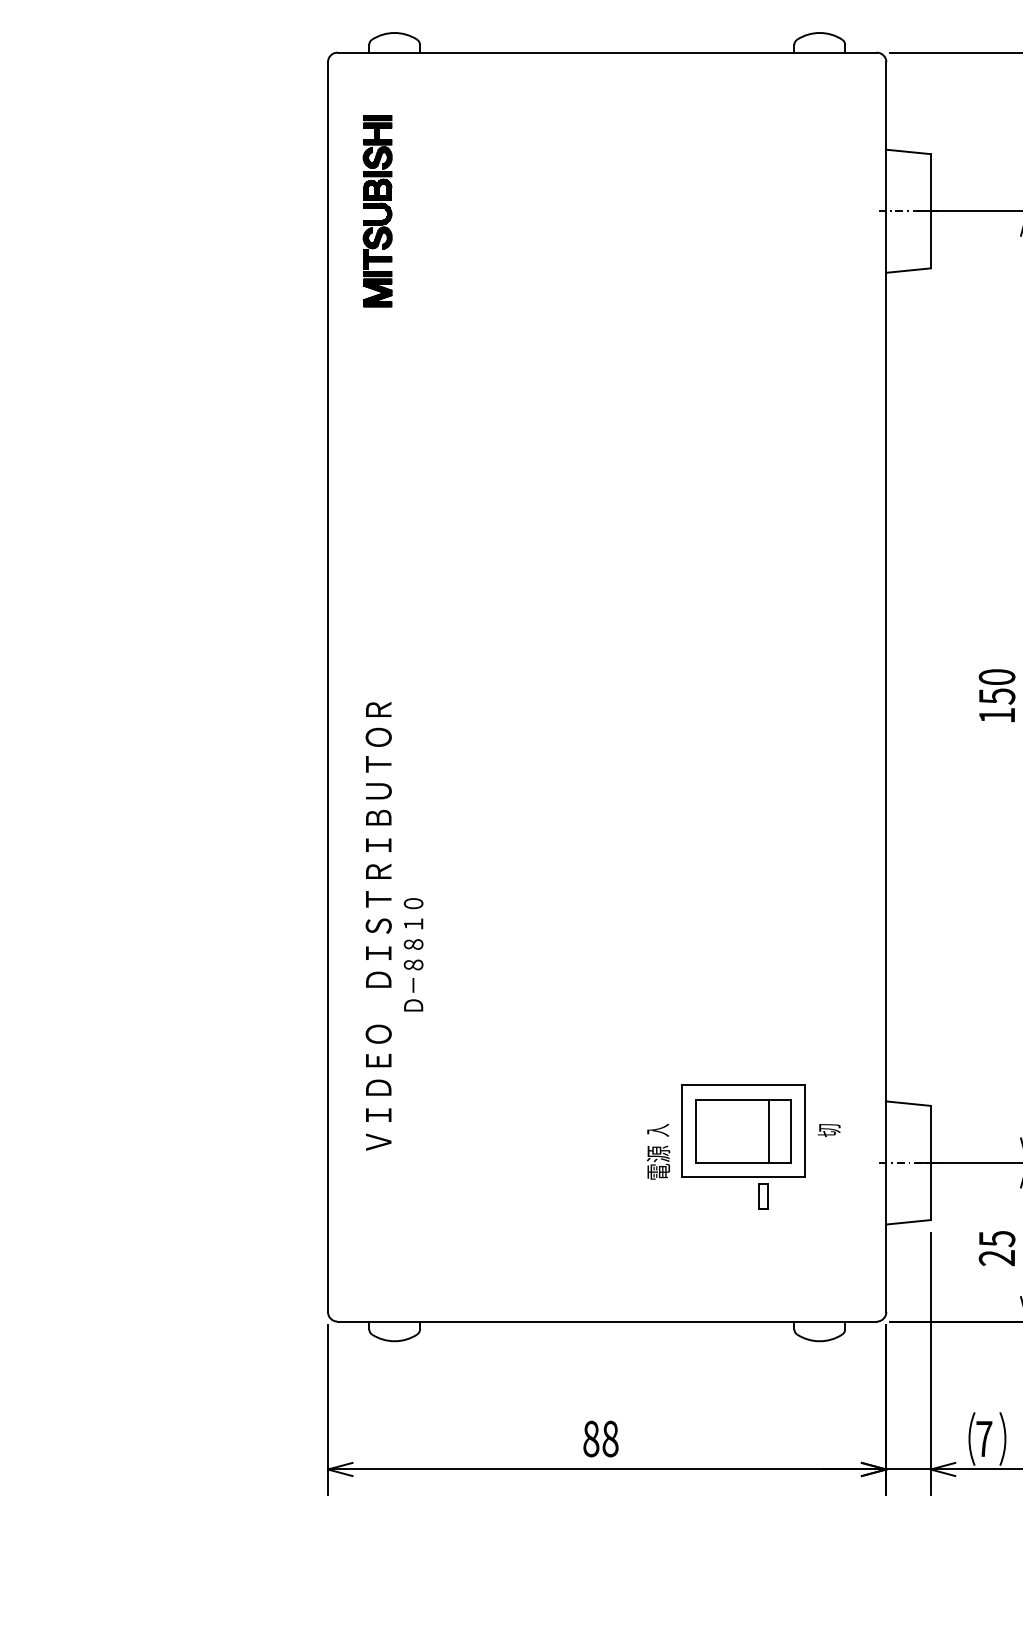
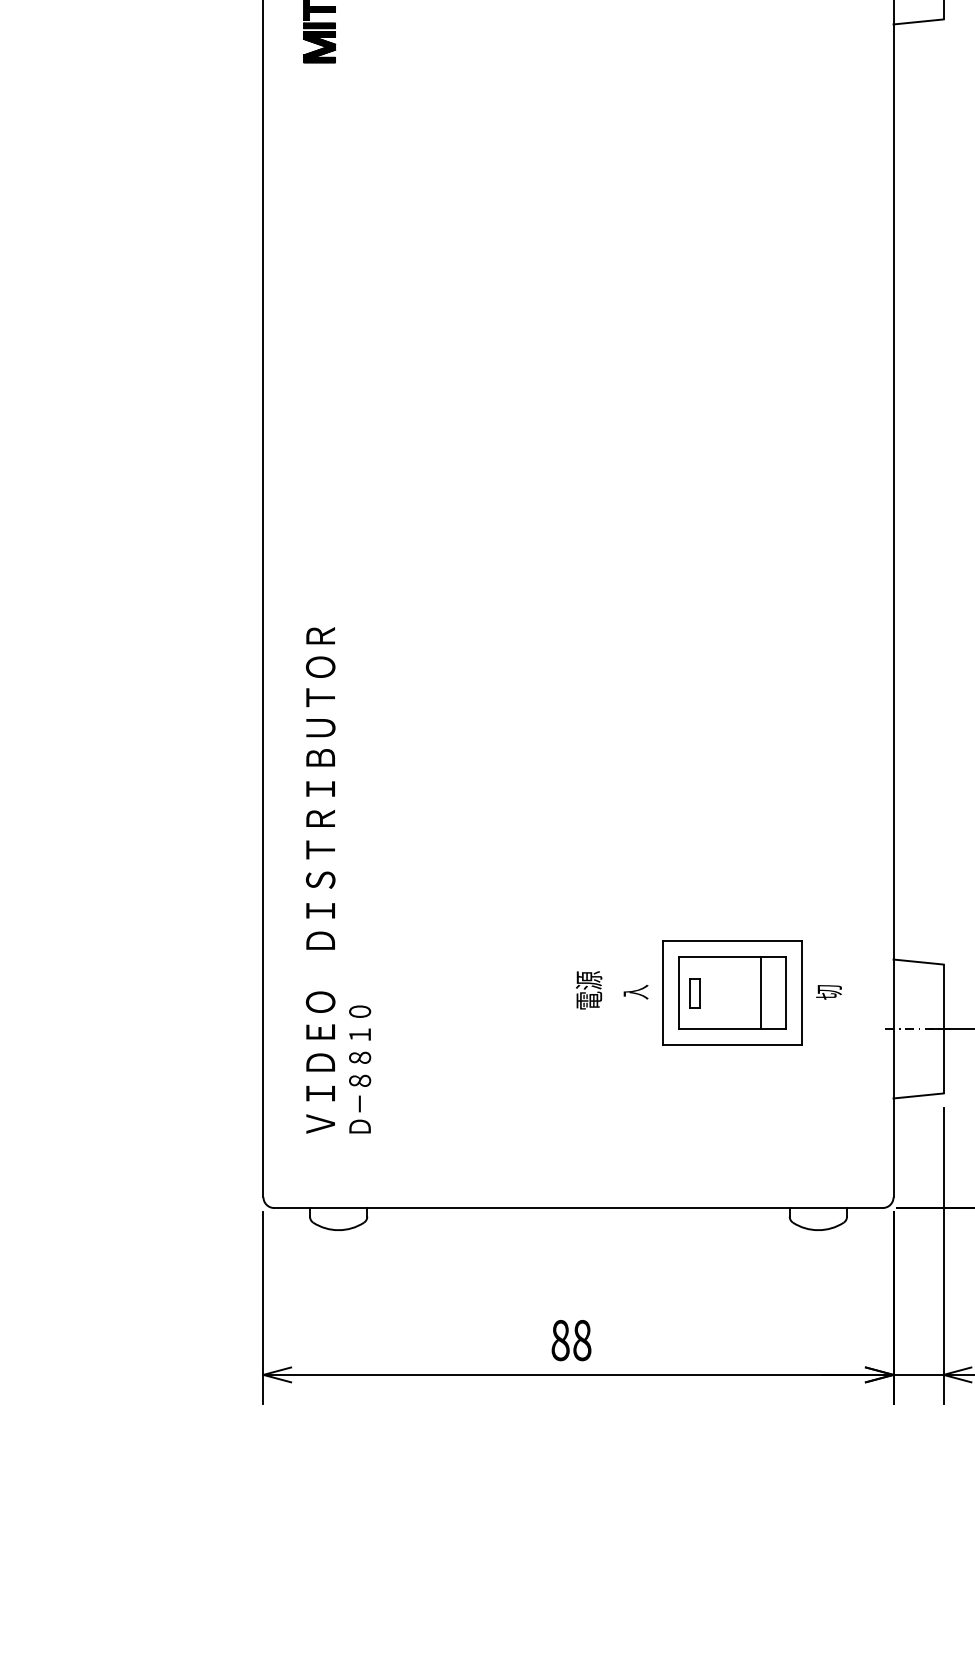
text: (378, 926) -> (320, 880), moved
text: (413, 954) -> (359, 1069), moved
text: (658, 1162) -> (589, 990), moved
part: (763, 1196) -> (695, 993), moved

